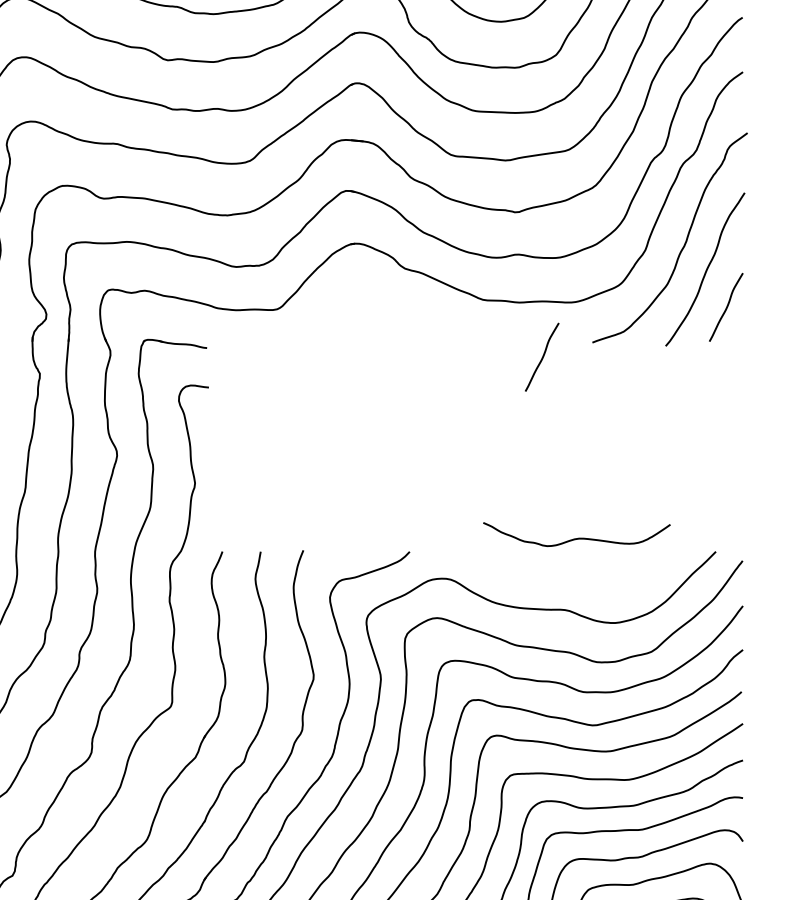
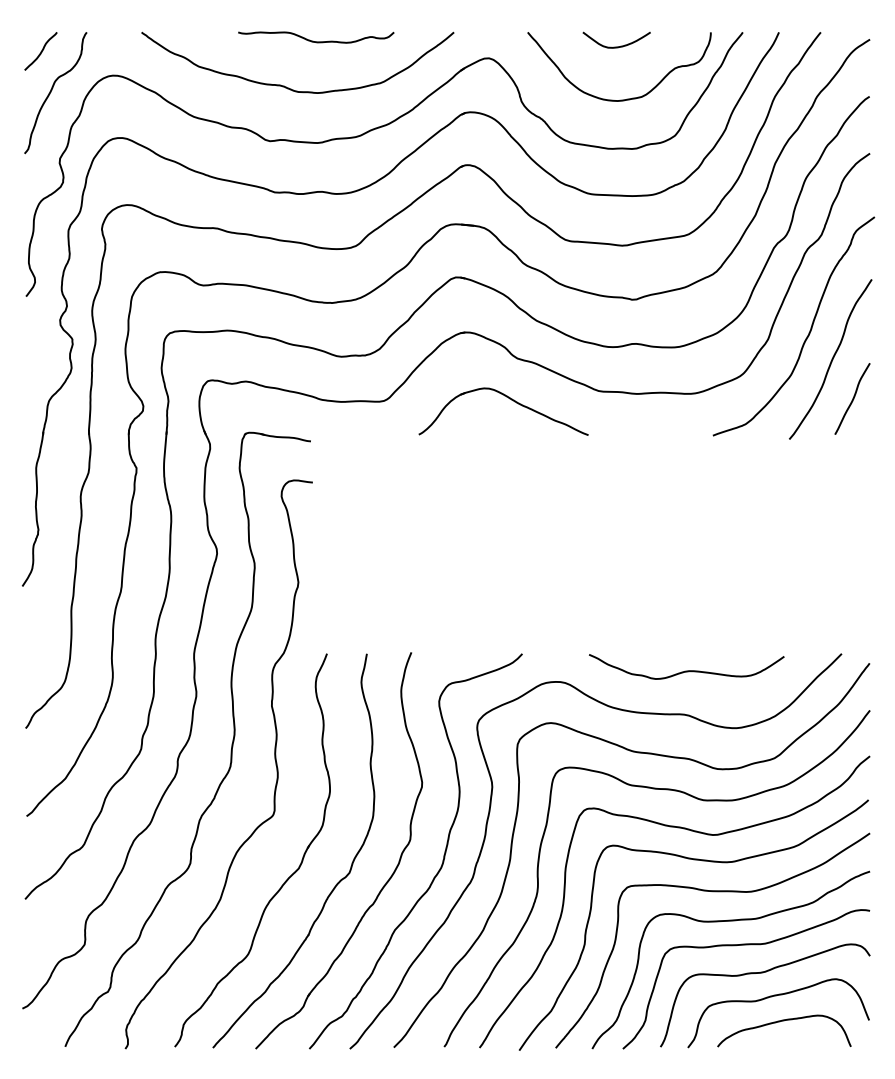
part: (397, 307) -> (509, 399), added
curve: (542, 356) -> (660, 450), removed
curve: (576, 537) -> (686, 670), moved

